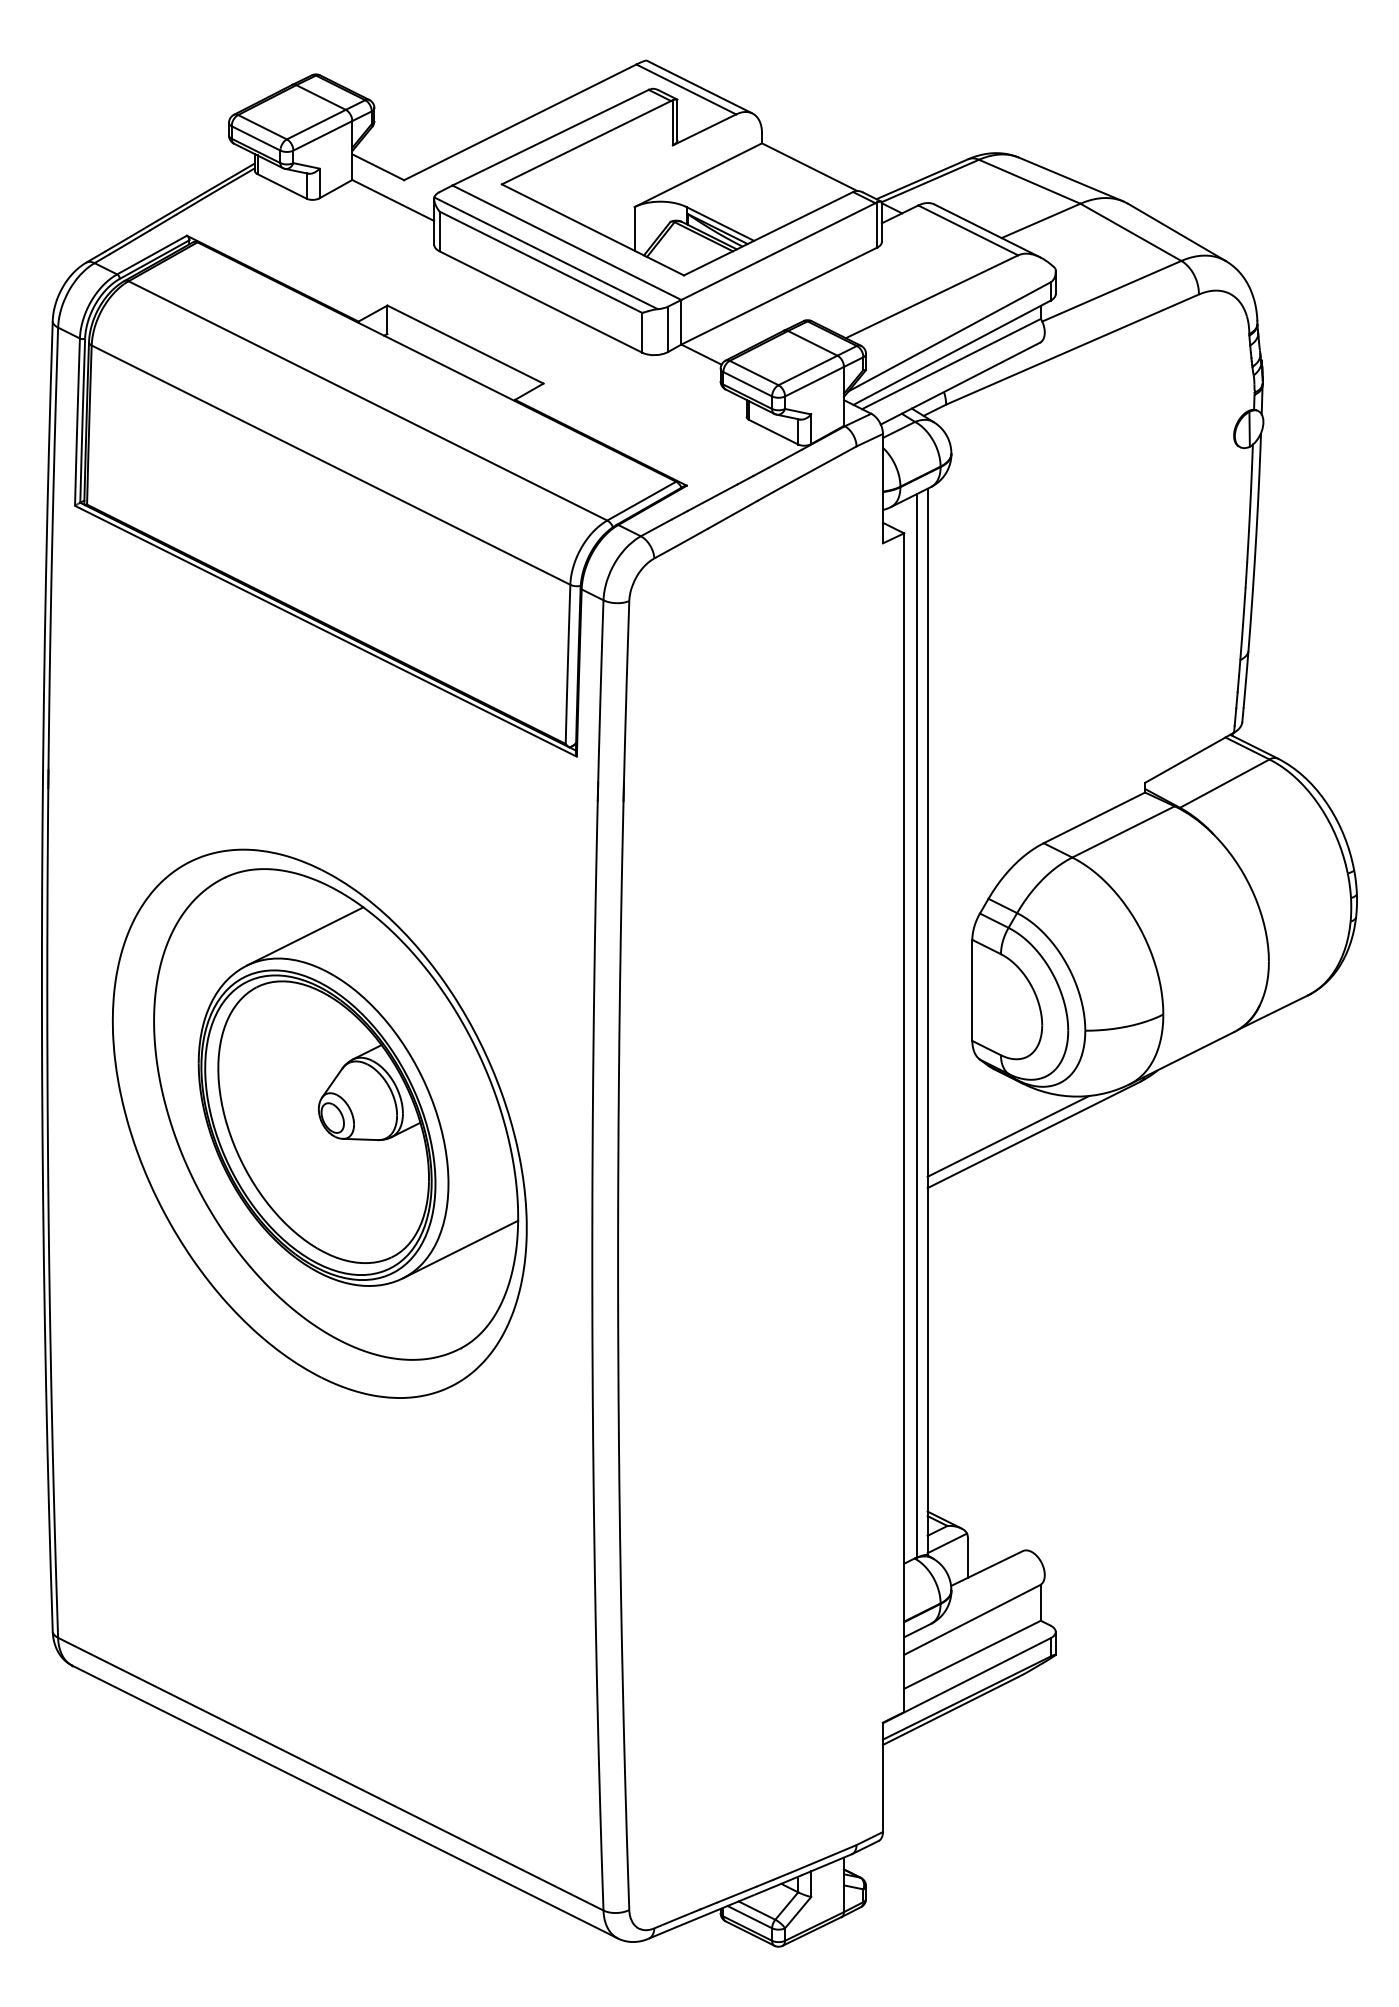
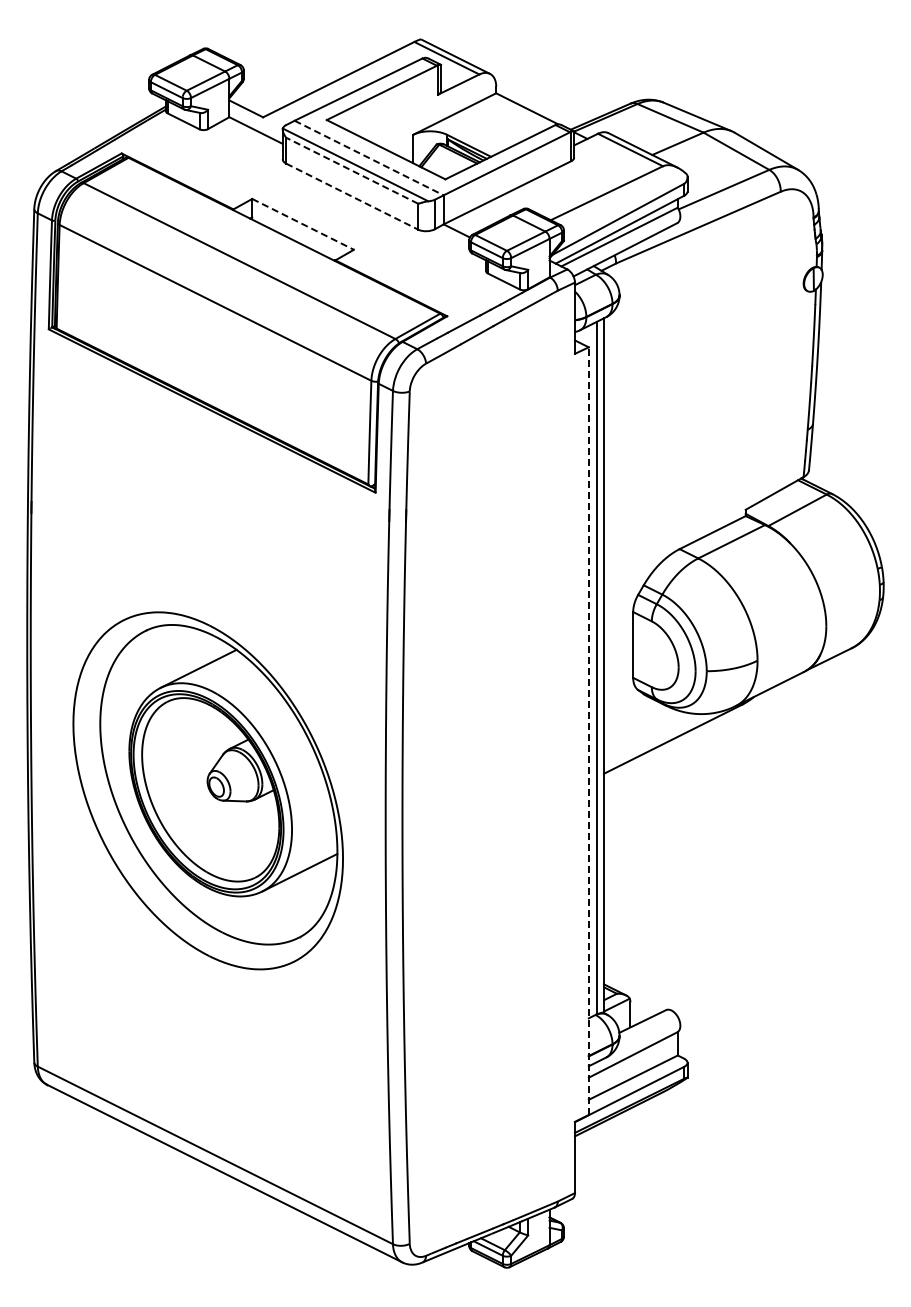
line: (567, 243) -> (369, 158), solid -> dashed
line: (541, 261) -> (352, 170), solid -> dashed
line: (541, 301) -> (352, 196), solid -> dashed
line: (466, 344) -> (303, 224), solid -> dashed
part: (318, 1123) -> (207, 790), moved
line: (903, 1123) -> (588, 731), solid -> dashed
line: (1008, 1135) -> (656, 739), removed

